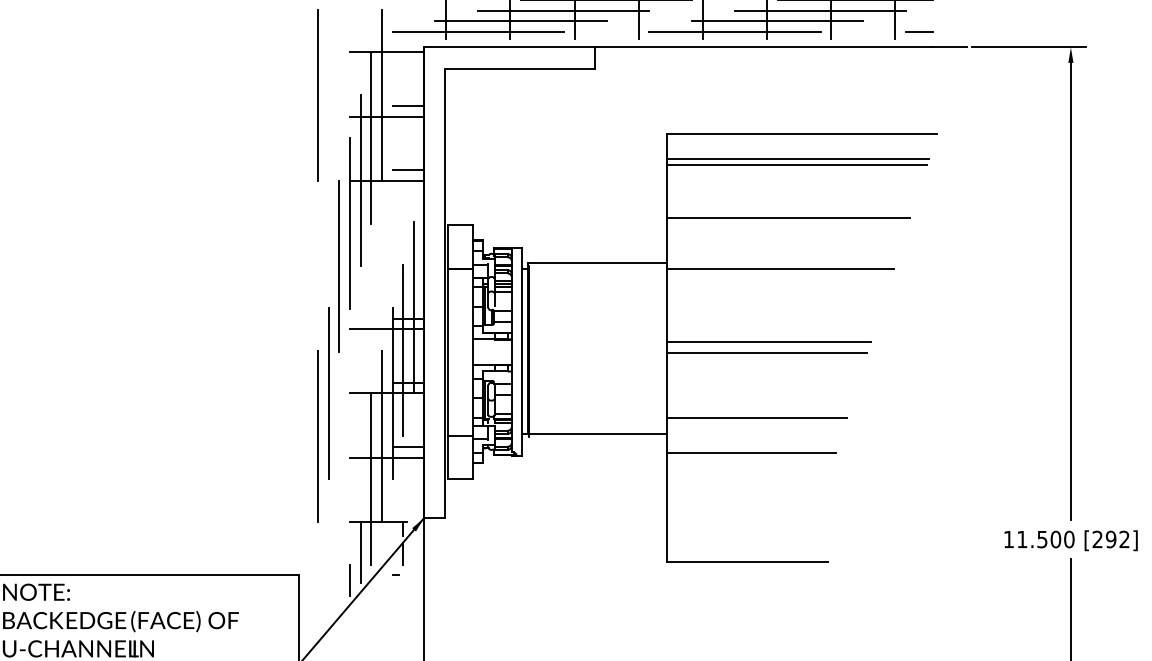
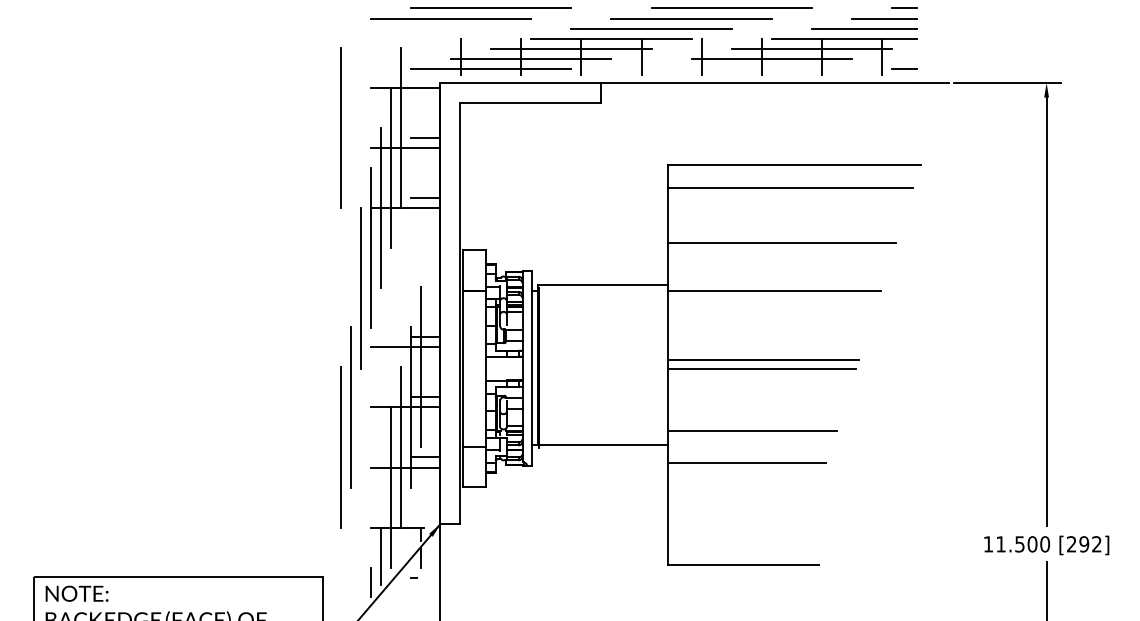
line: (734, 31) -> (731, 68), removed
line: (796, 165) -> (789, 193), removed
line: (413, 307) -> (430, 326), removed

